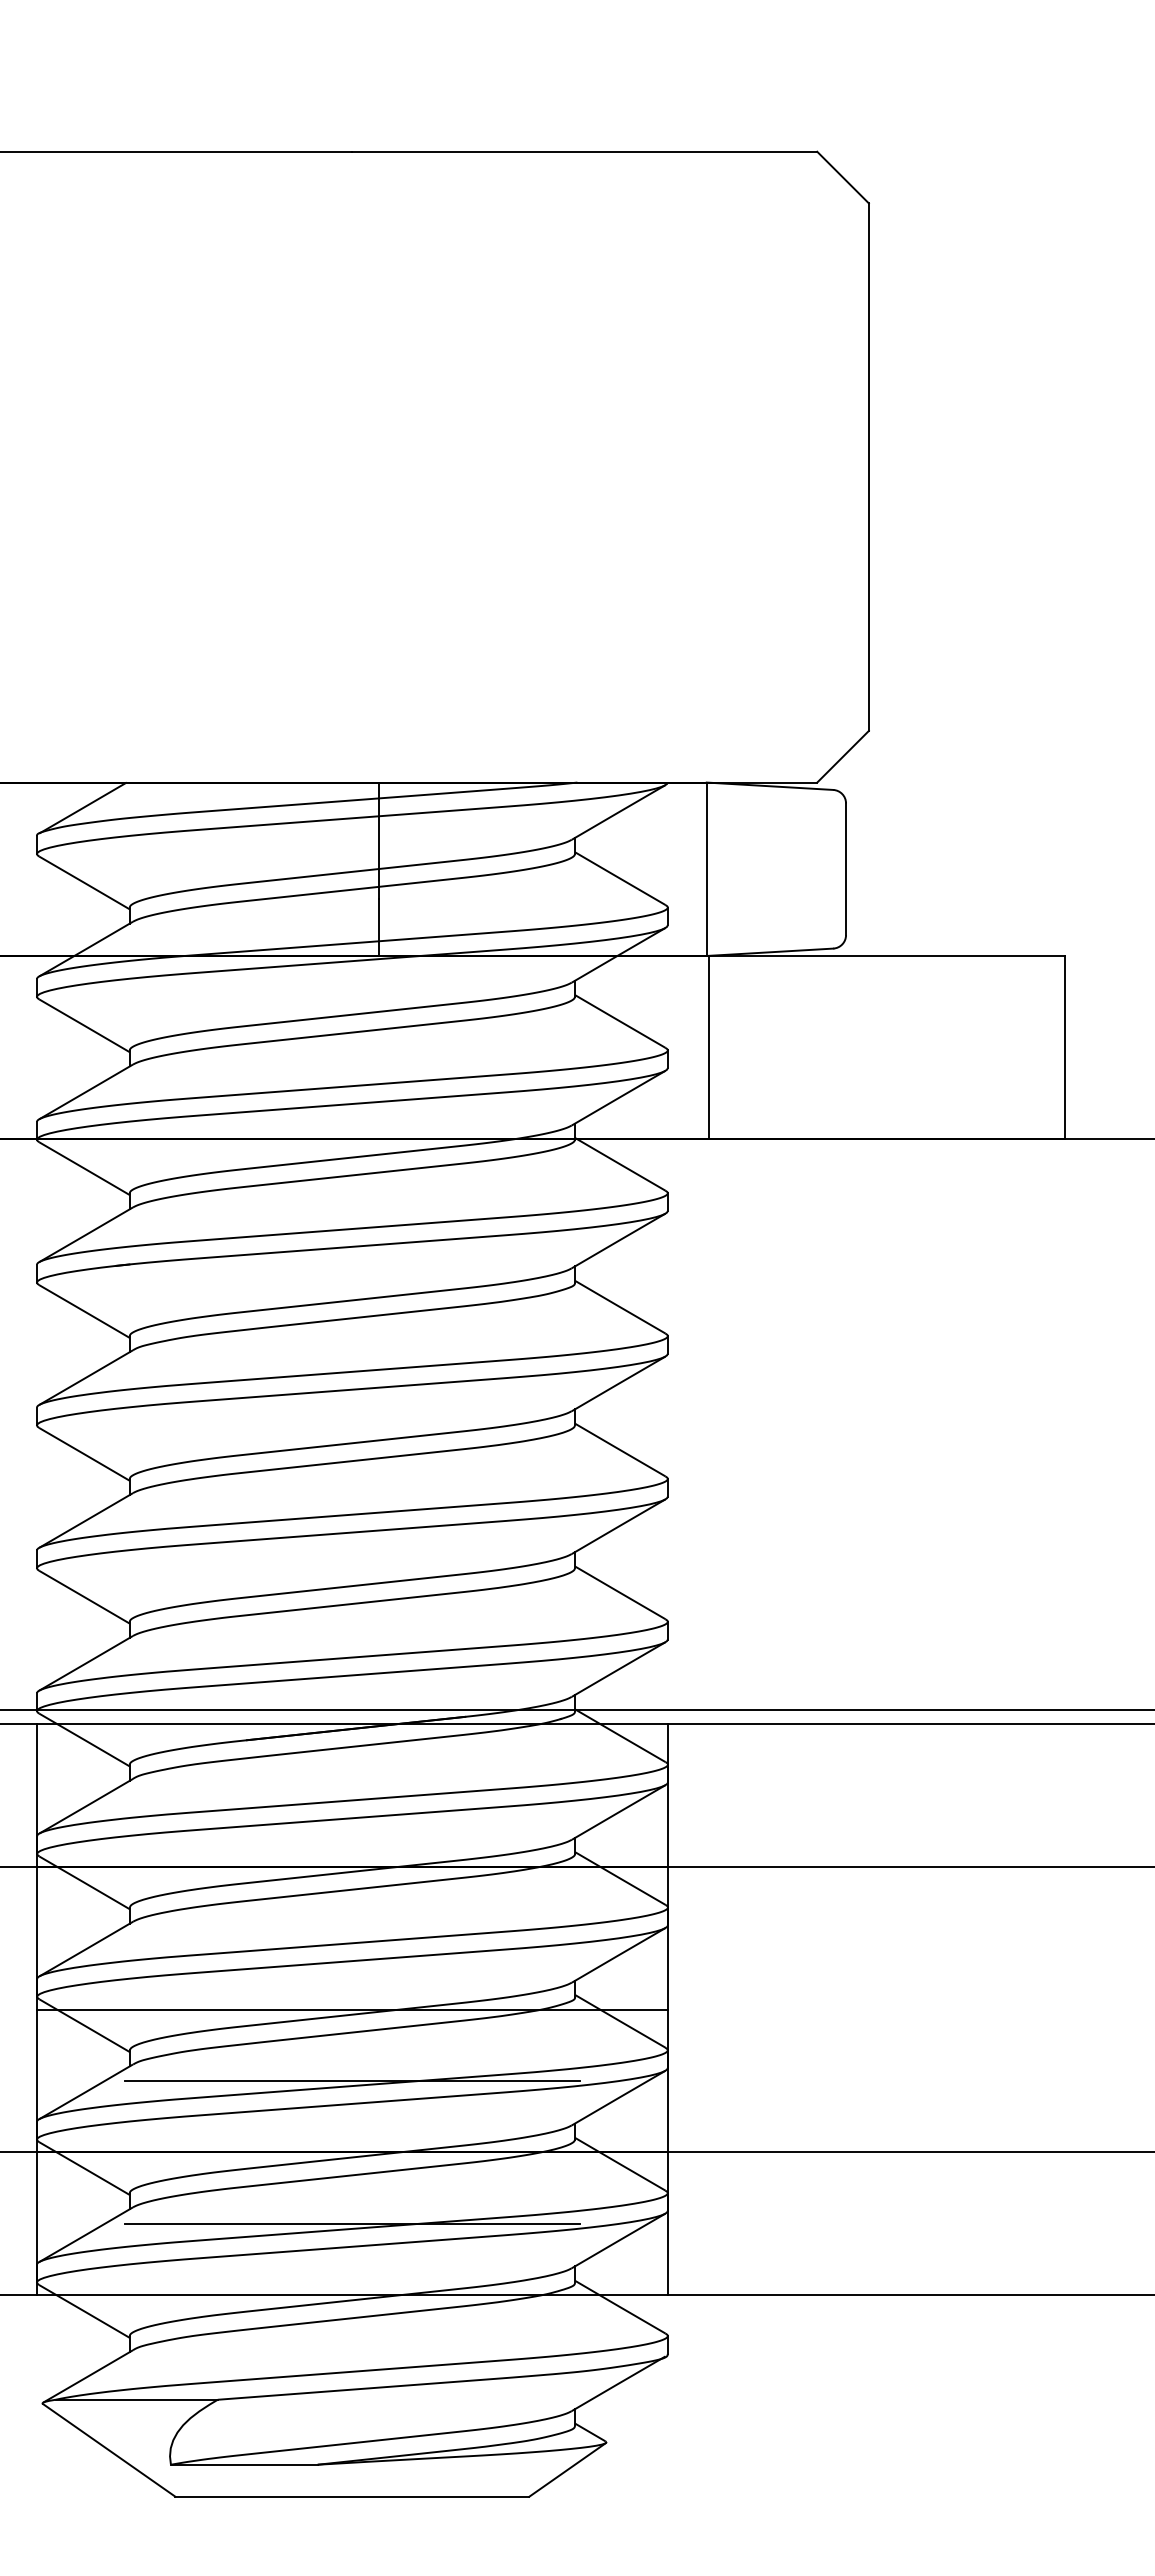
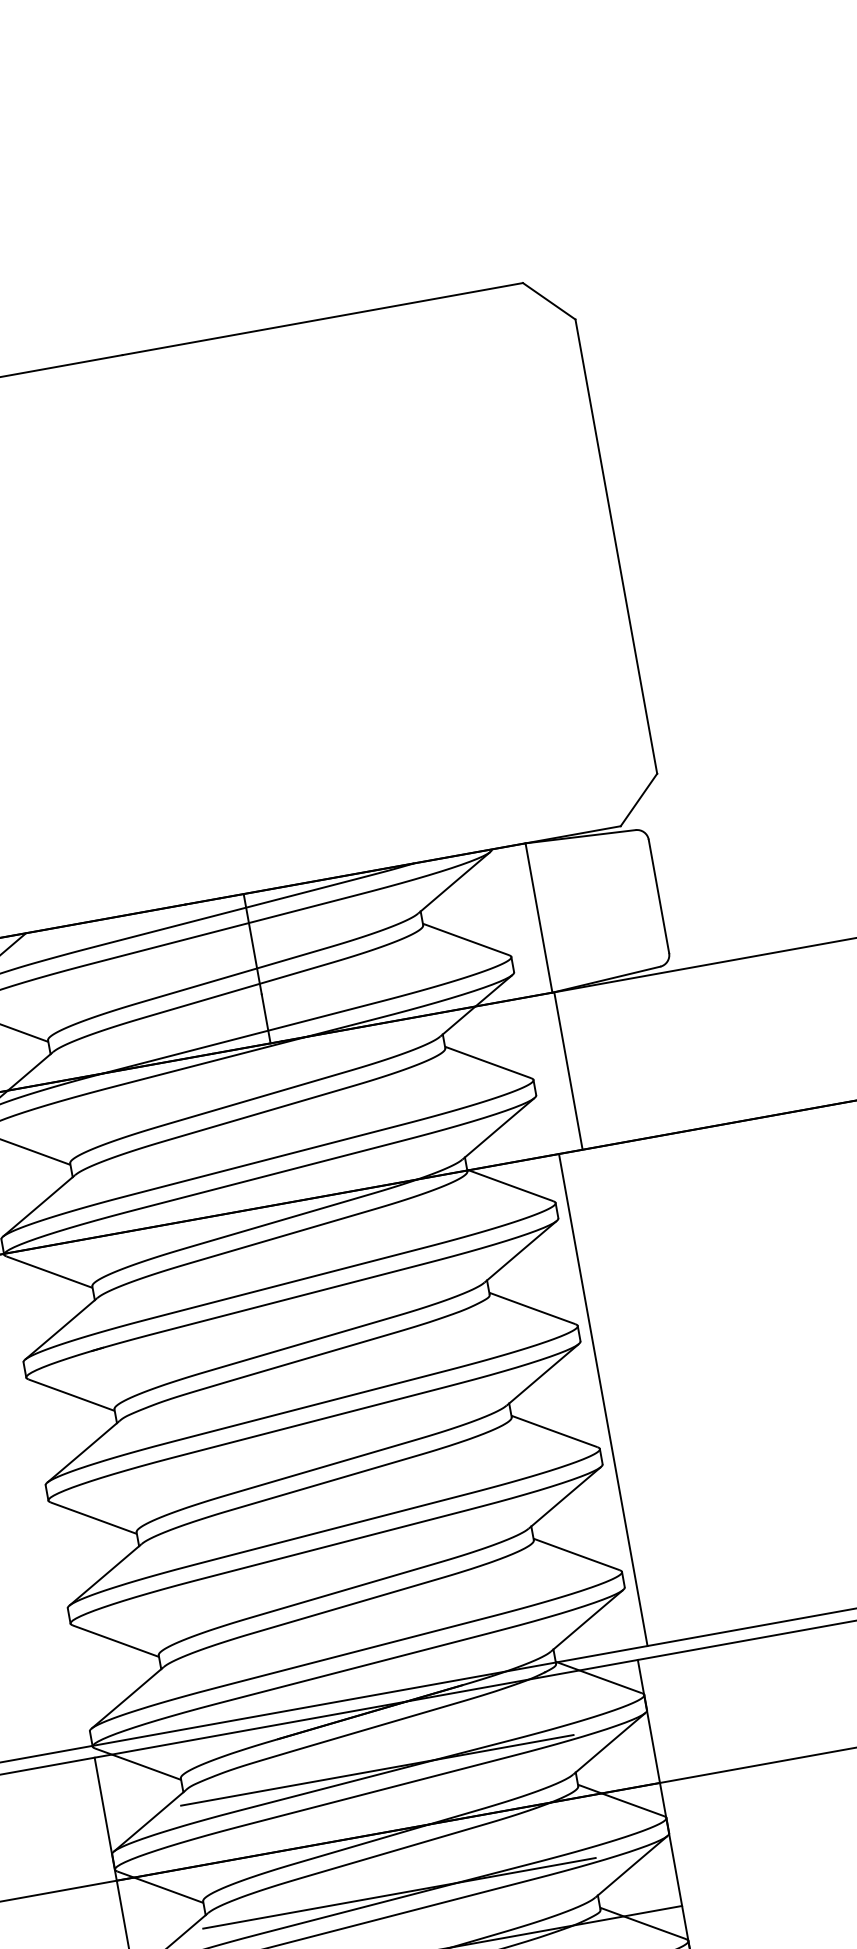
line: (681, 1424) -> (603, 1400), added
line: (352, 1795) -> (377, 1770), added
line: (352, 1938) -> (399, 1893), added

